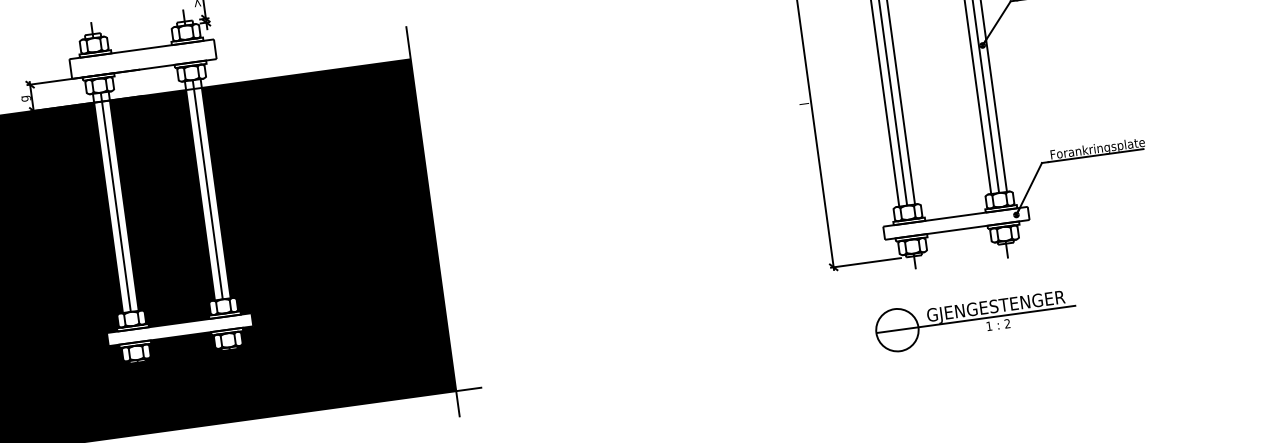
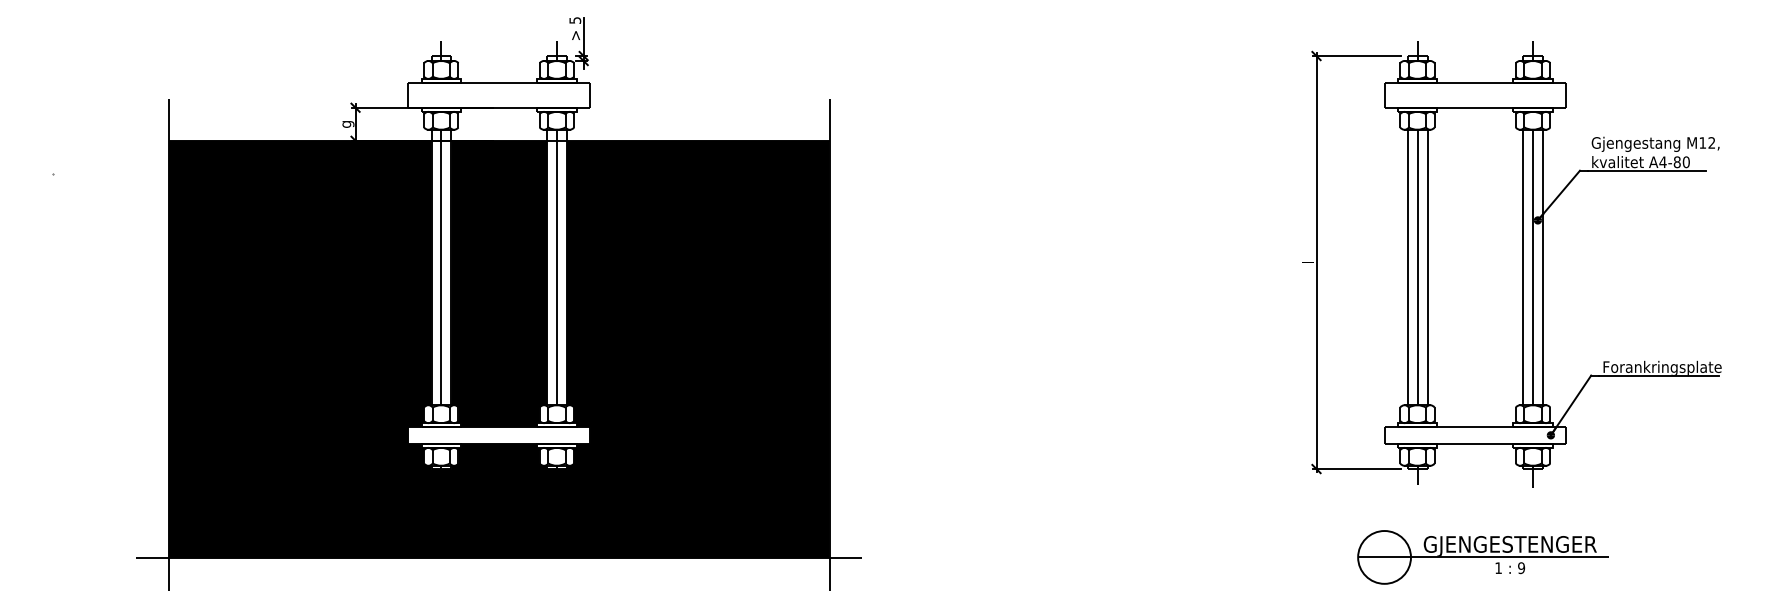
text: (1007, 324) -> (1521, 568), 2 -> 9

